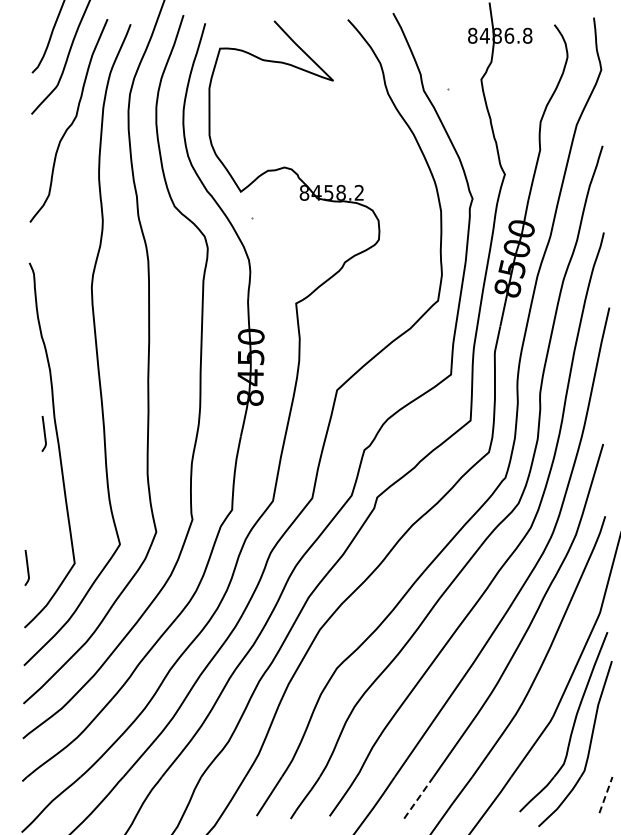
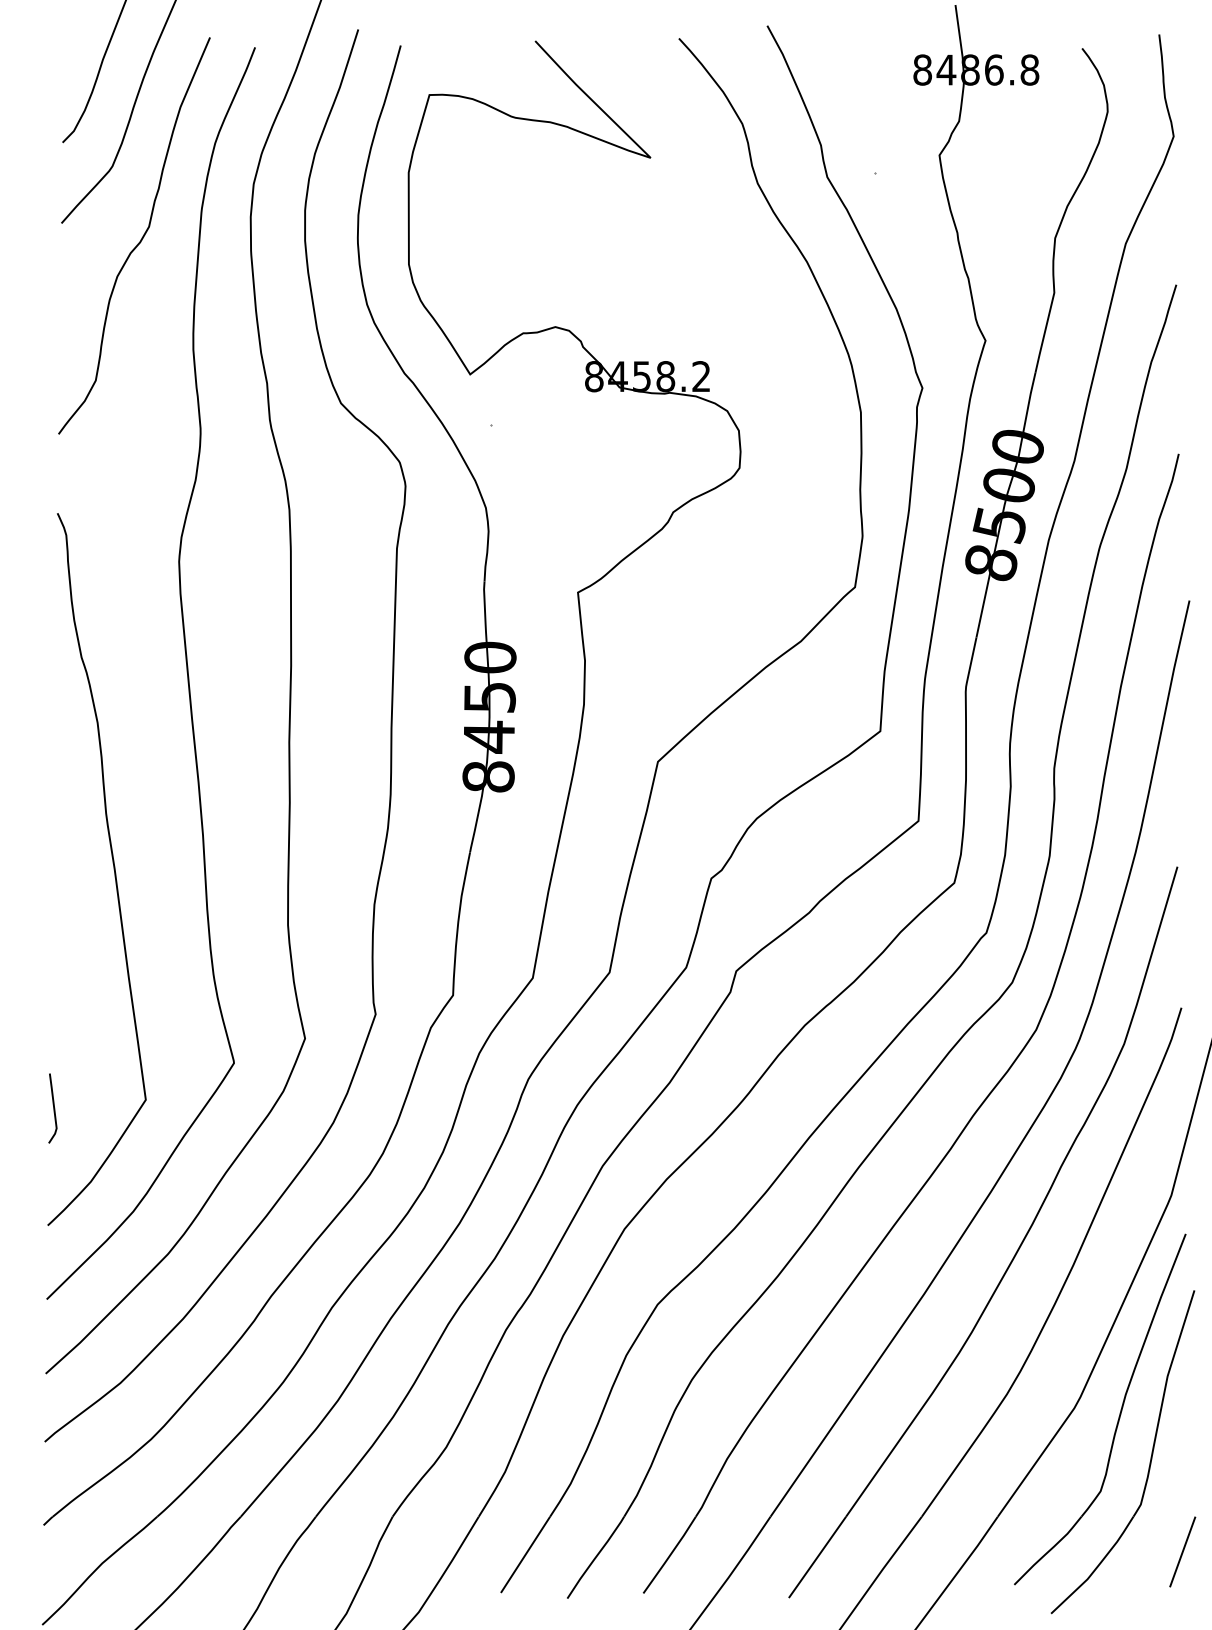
line: (43, 433) -> (84, 846), removed
line: (606, 794) -> (1183, 1550), dashed -> solid
line: (419, 797) -> (818, 1556), dashed -> solid

